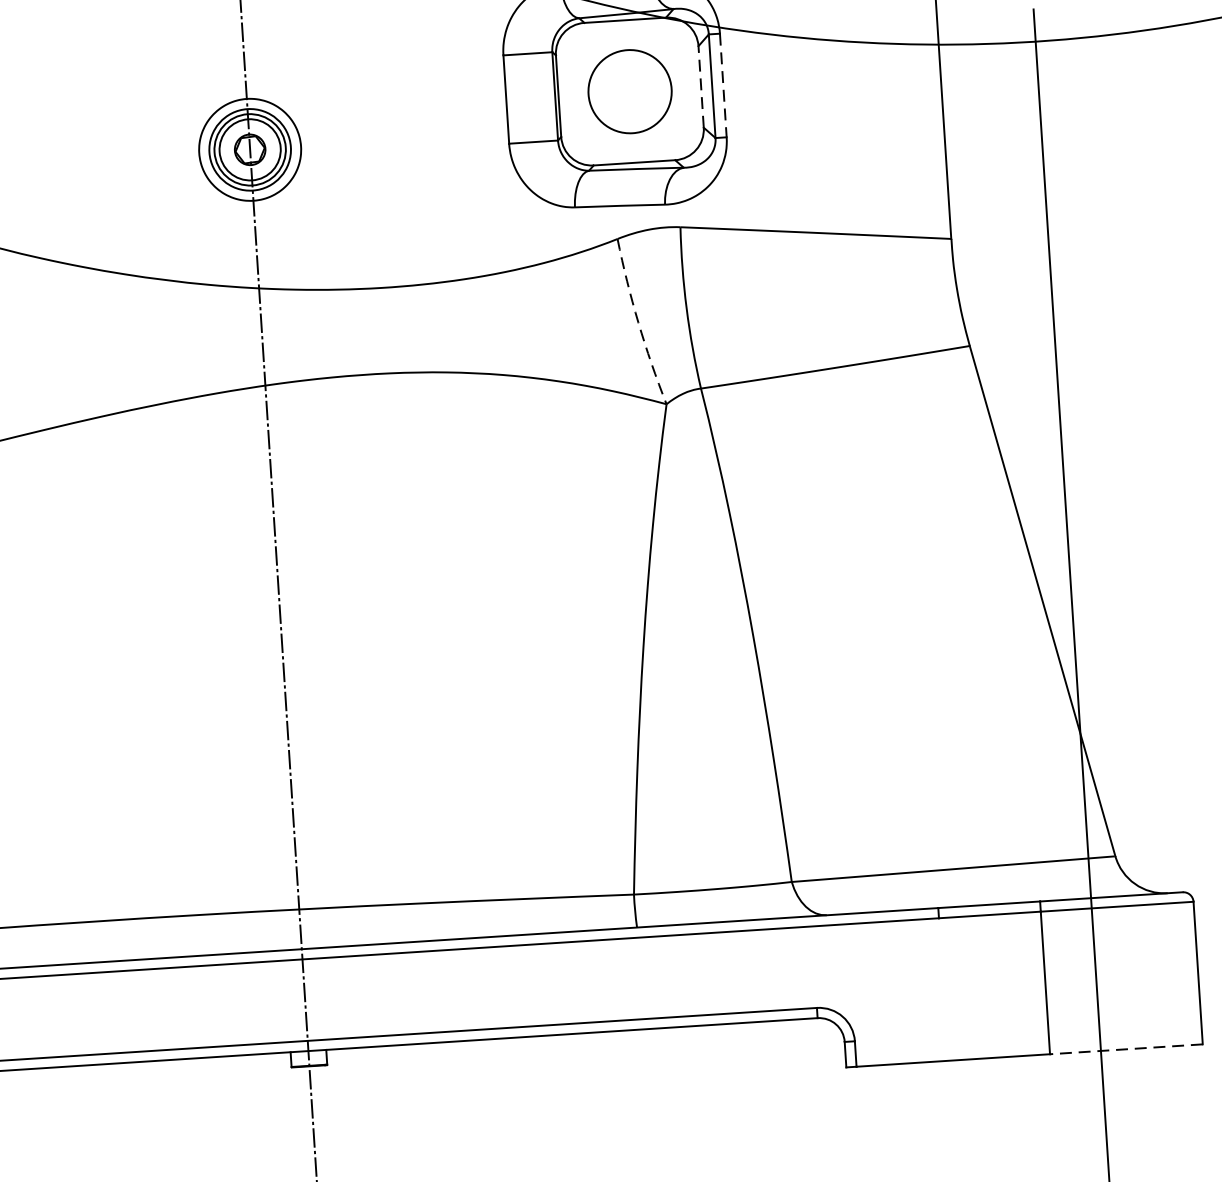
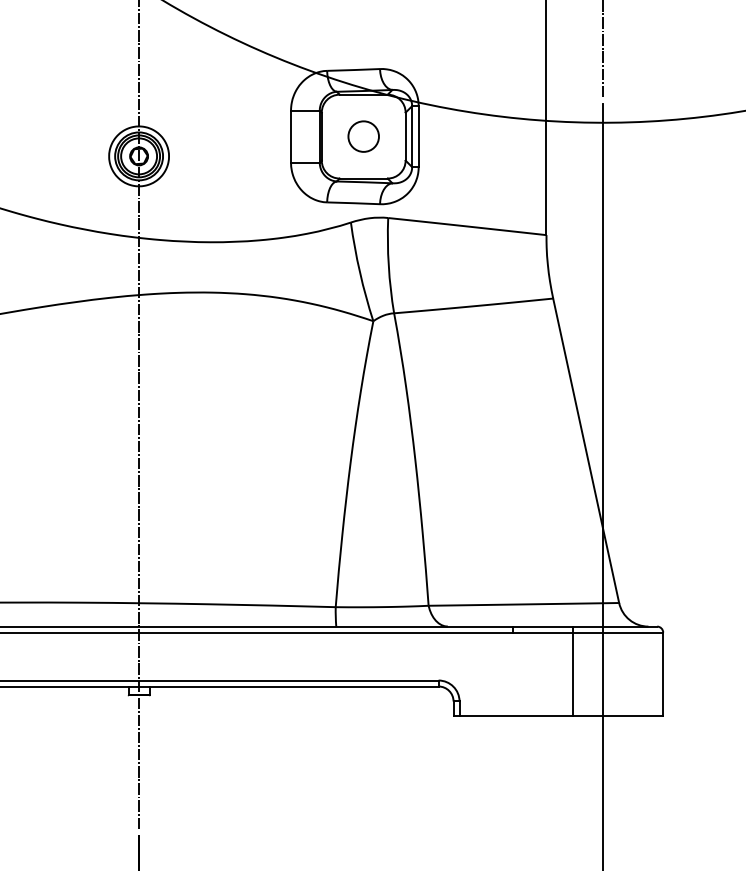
line: (700, 86) -> (405, 136), dashed -> solid
line: (723, 87) -> (418, 137), dashed -> solid
circle: (629, 91) -> (363, 136), size x0.62
arc: (637, 322) -> (359, 272), dashed -> solid
line: (1126, 1049) -> (618, 716), dashed -> solid

